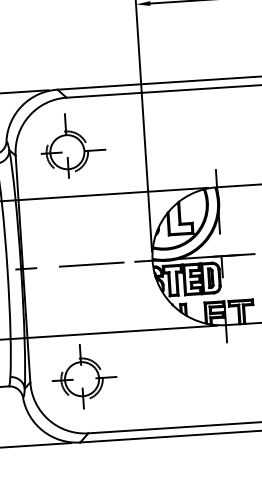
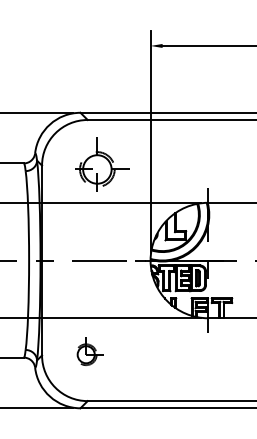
part: (73, 145) -> (102, 164), moved
part: (84, 376) -> (87, 353), size x0.6

